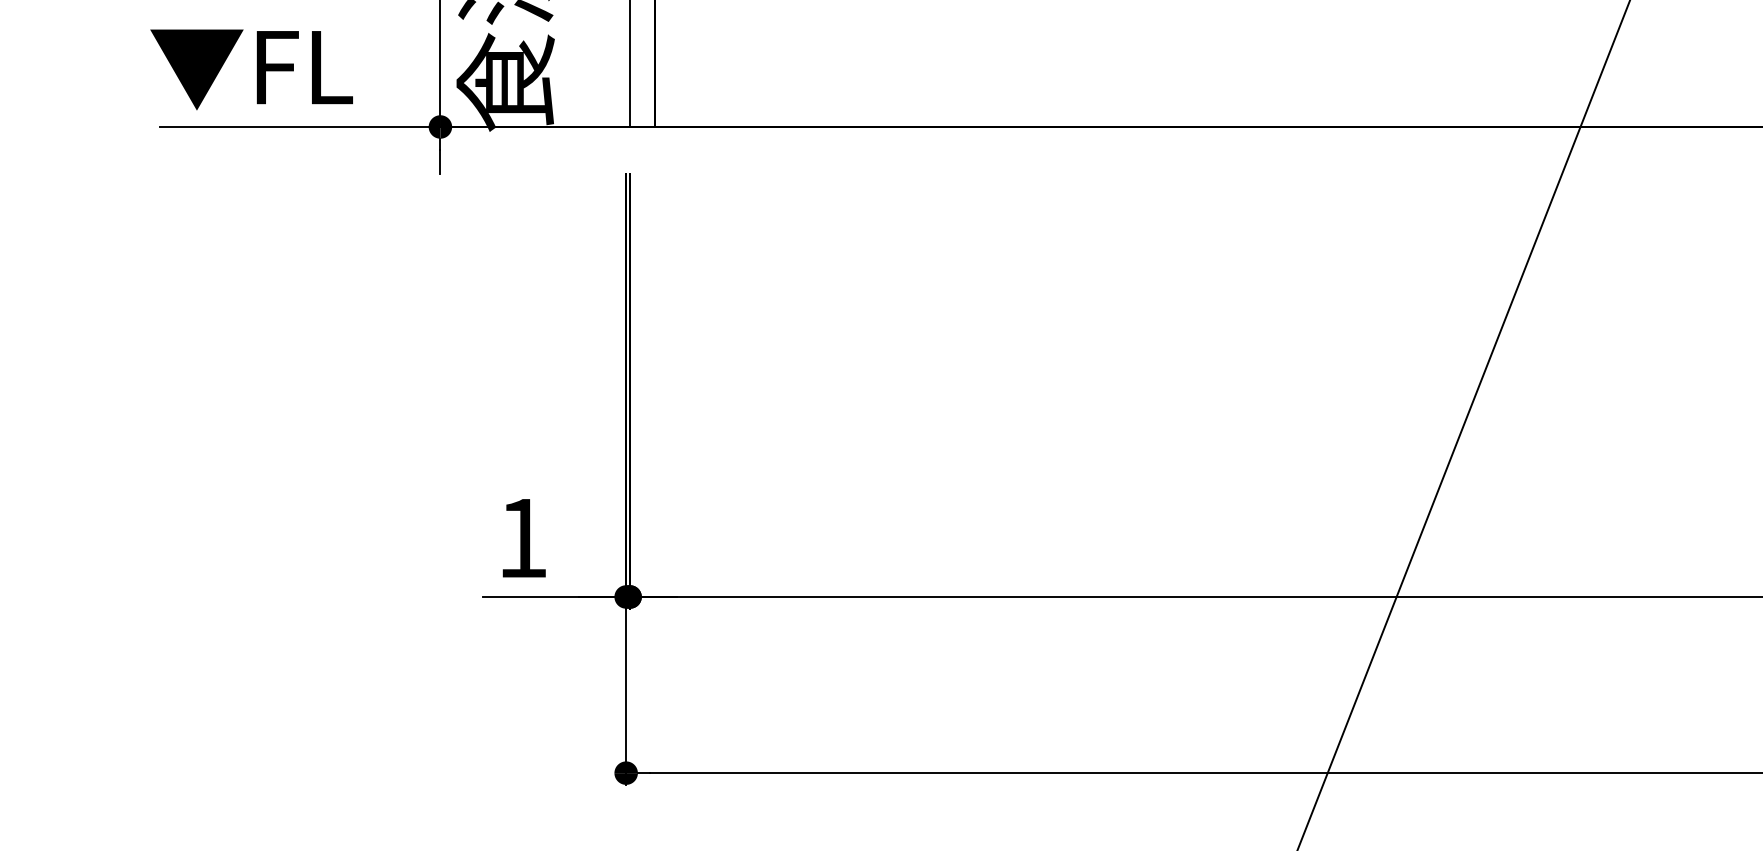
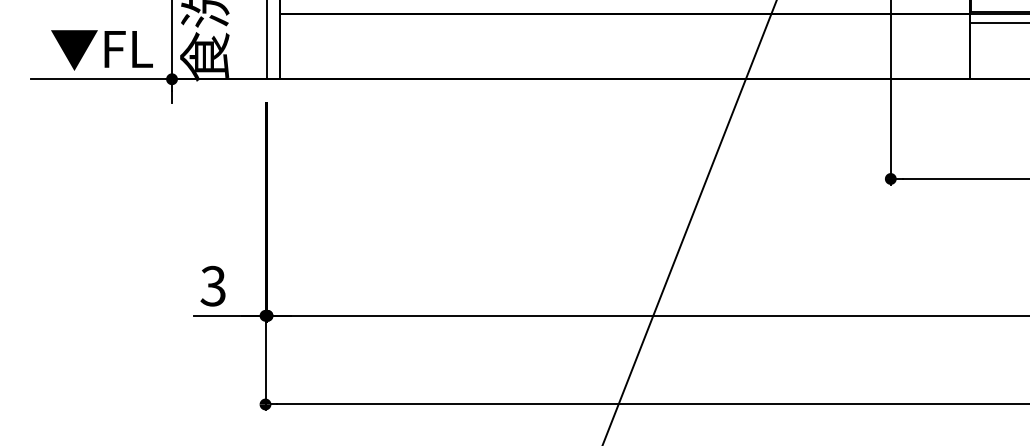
text: (250, 69) -> (101, 50), moved
text: (520, 536) -> (212, 285), 1 -> 3

